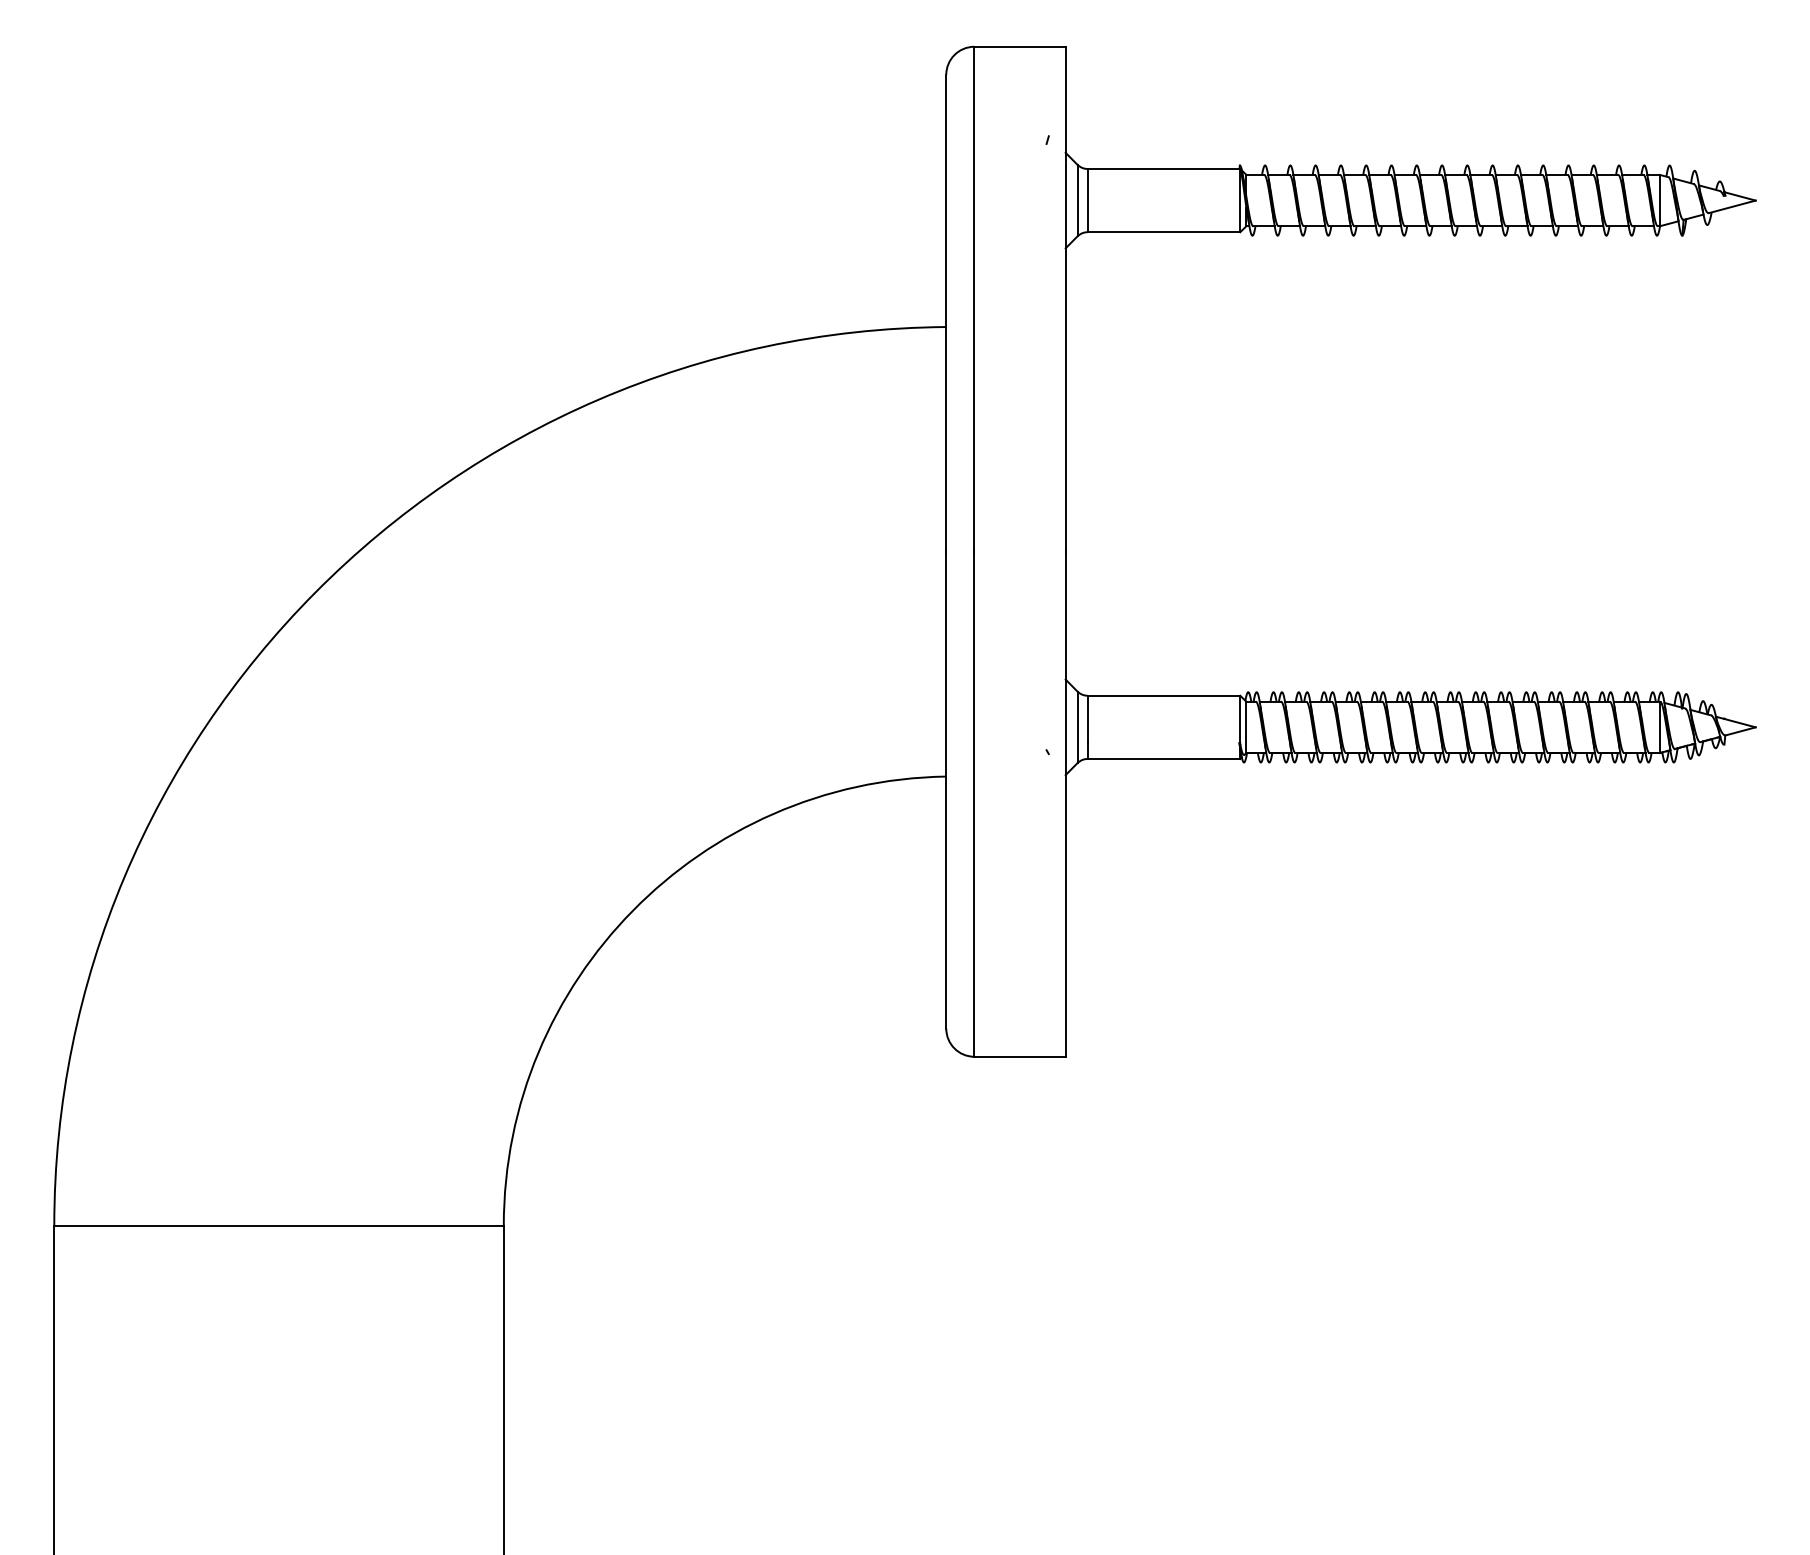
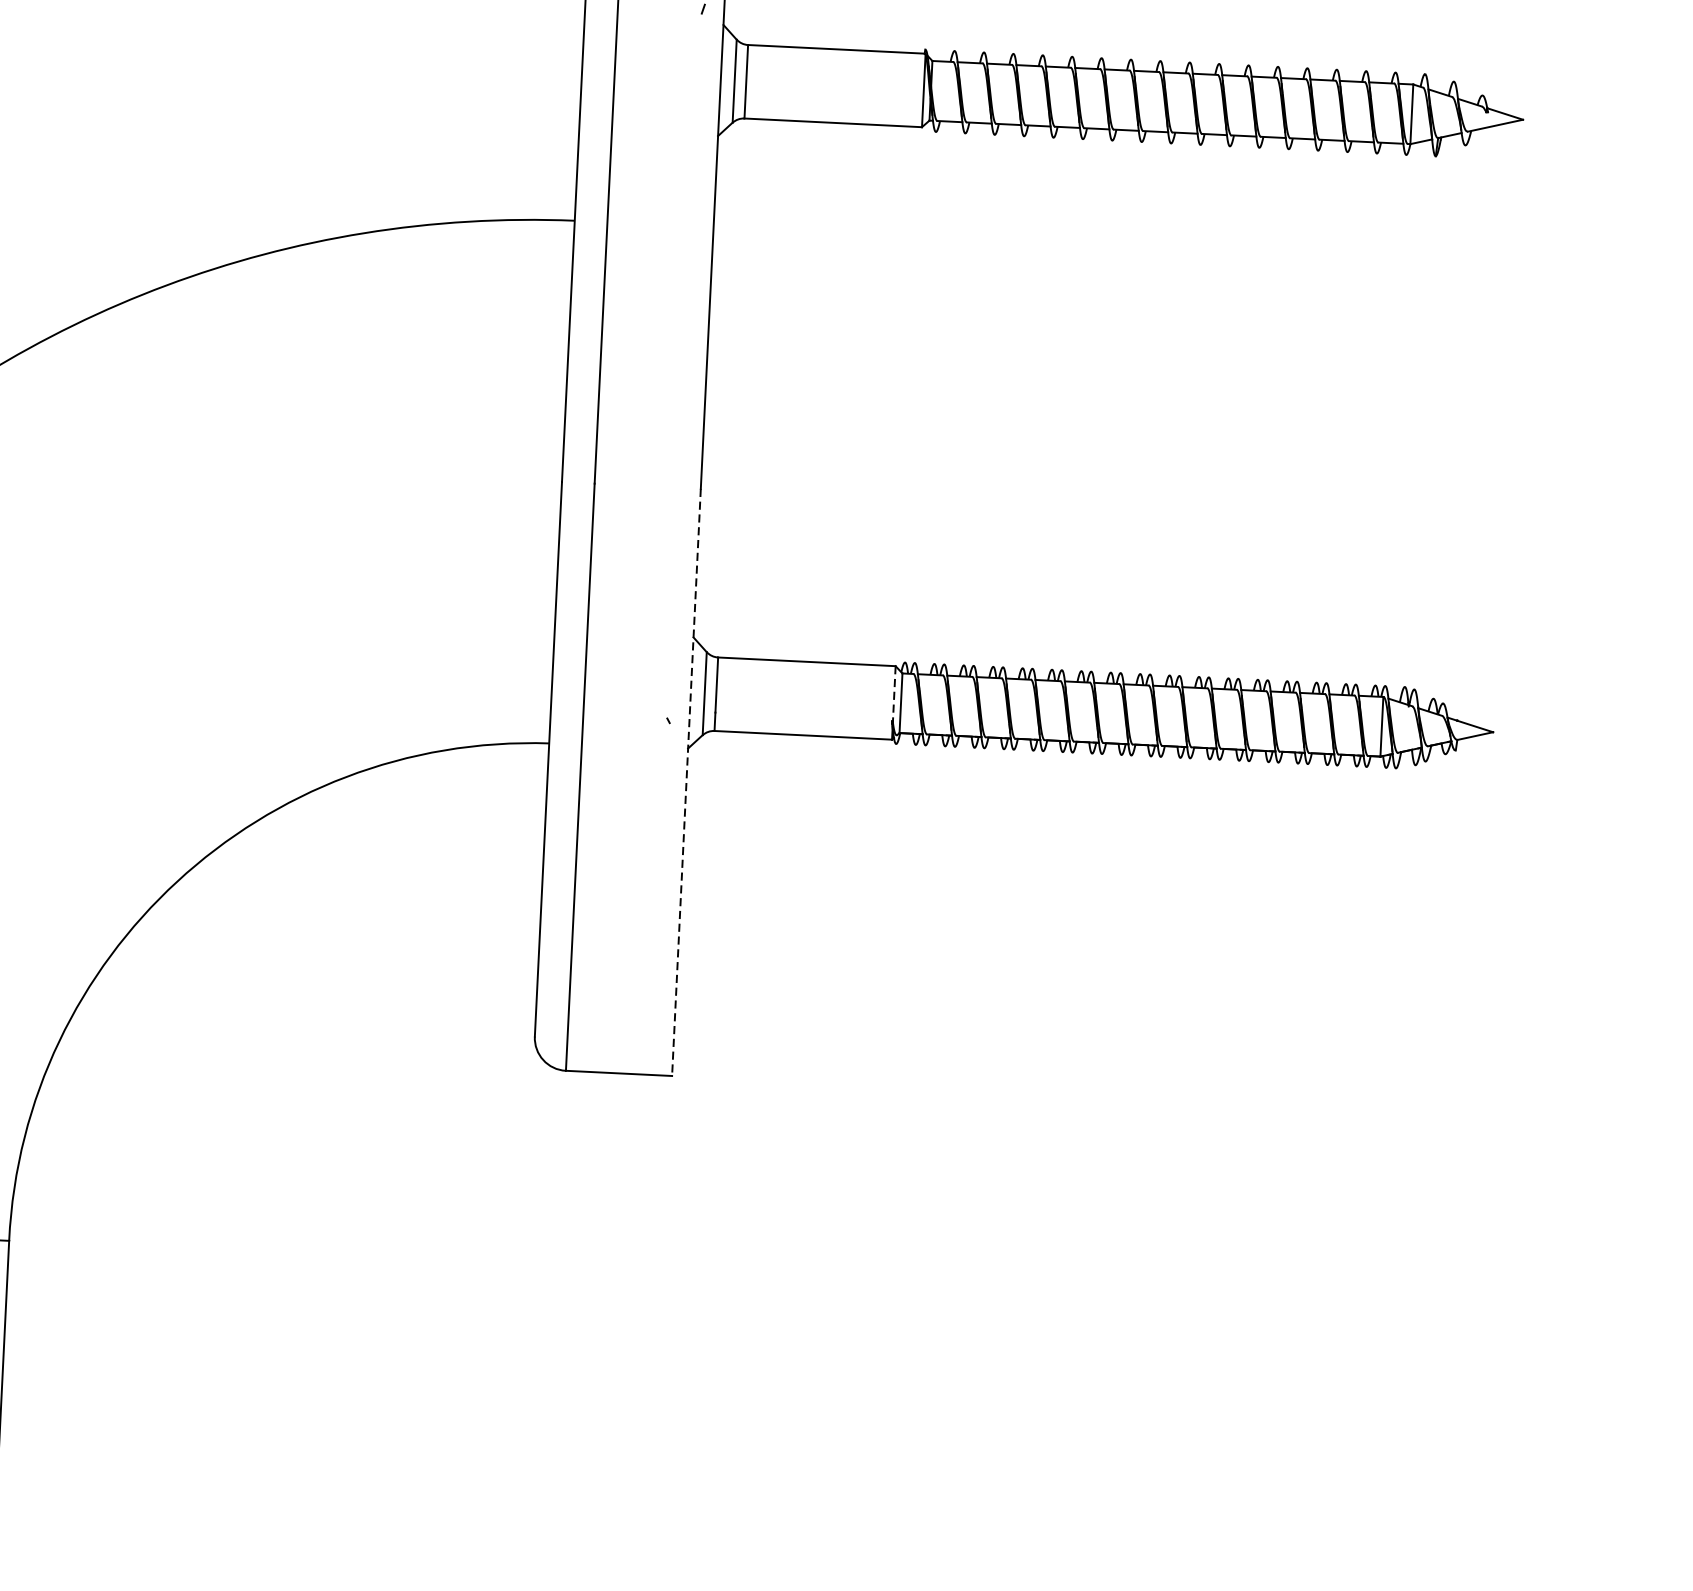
line: (1240, 720) -> (894, 694), solid -> dashed
line: (1065, 804) -> (686, 782), solid -> dashed

